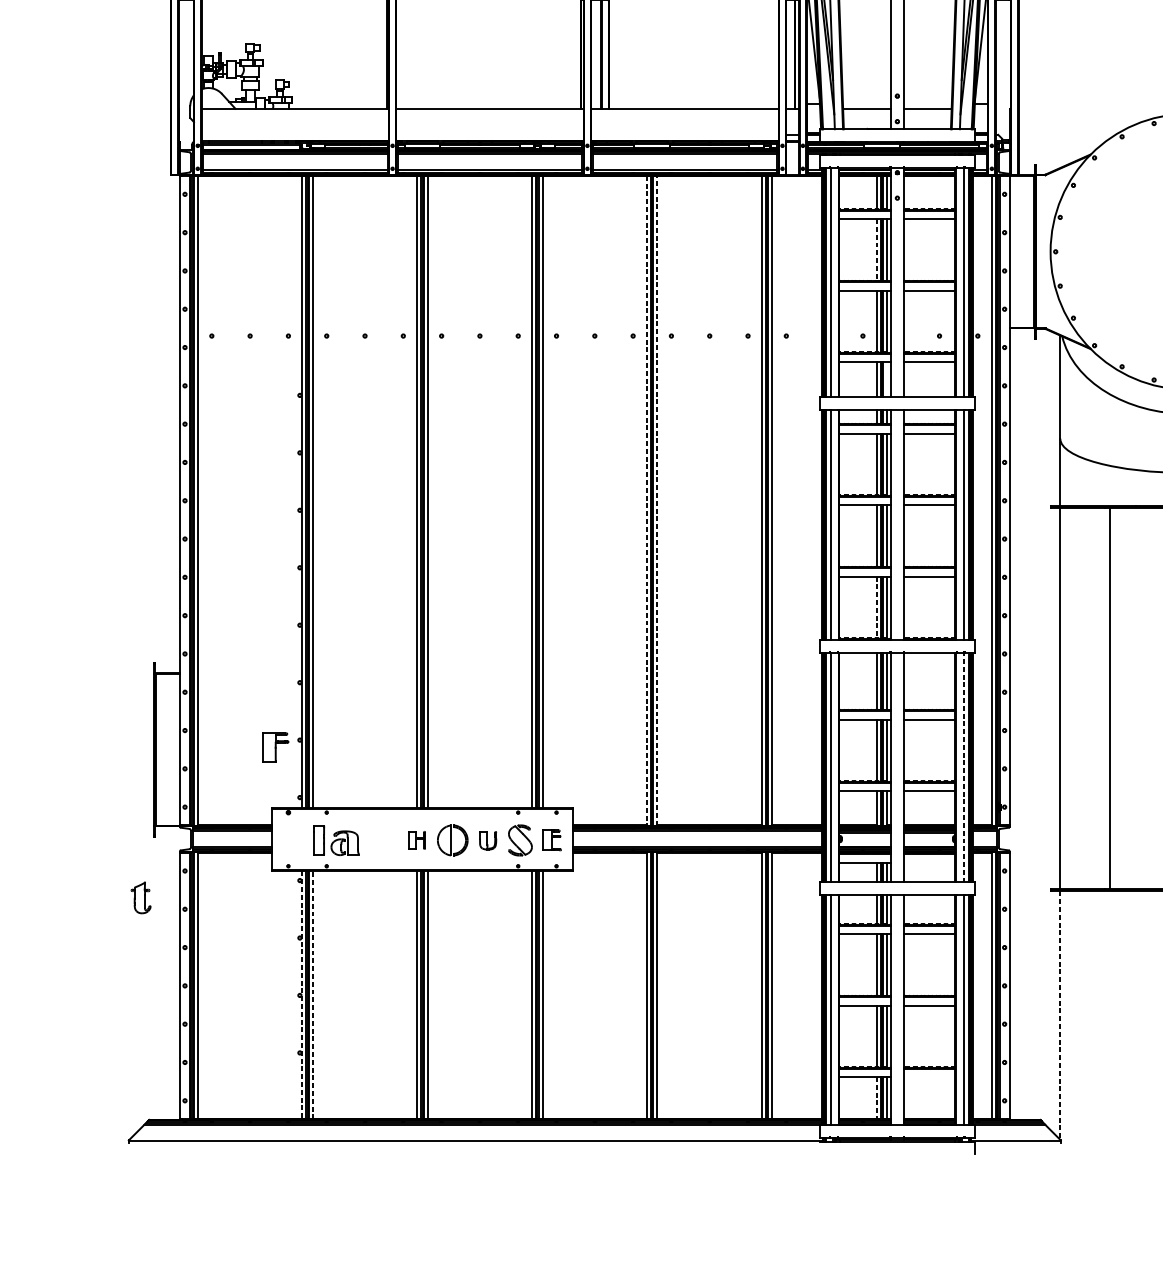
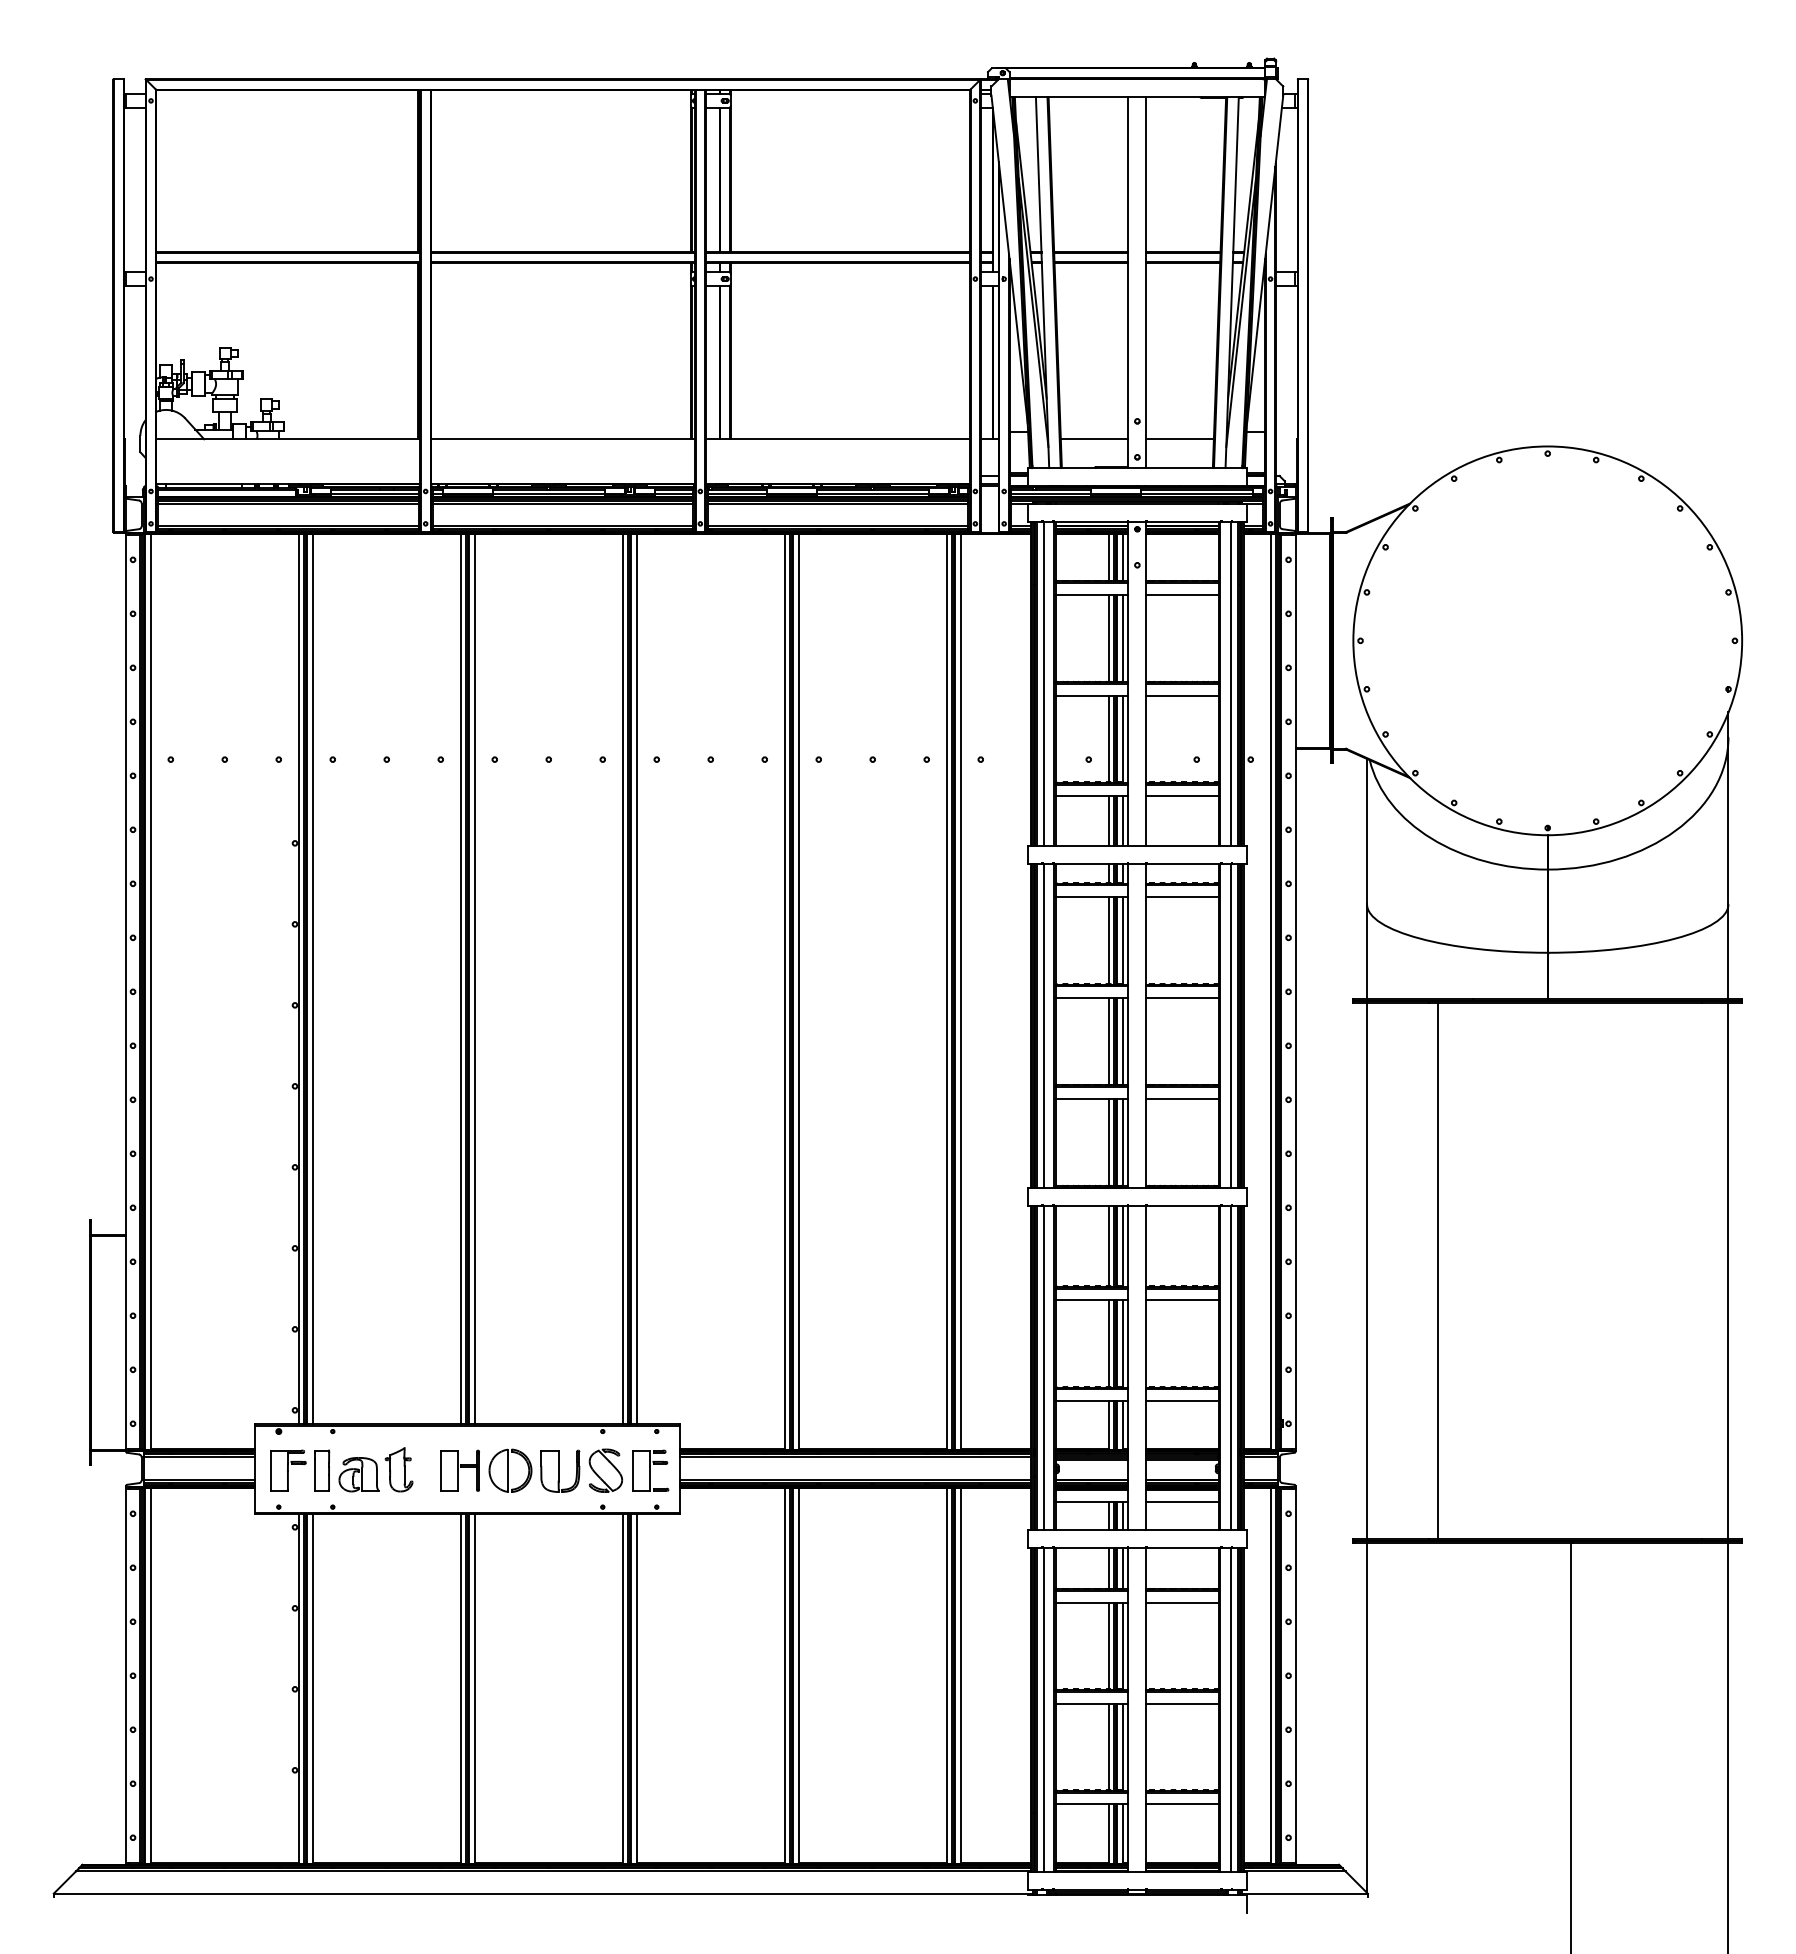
line: (876, 250) -> (1108, 638), dashed -> solid
line: (886, 379) -> (1122, 821), added
line: (657, 500) -> (799, 991), dashed -> solid
line: (647, 501) -> (784, 992), dashed -> solid
line: (876, 607) -> (1108, 1142), dashed -> solid
part: (276, 747) -> (288, 1470), moved
line: (963, 767) -> (1230, 1368), dashed -> solid
part: (416, 840) -> (459, 1470), size x1.67
part: (488, 840) -> (560, 1470), size x1.67
part: (552, 840) -> (650, 1470), size x1.43
line: (929, 862) -> (1182, 1501), added
part: (140, 897) -> (398, 1469), moved
line: (302, 995) -> (298, 1689), dashed -> solid
line: (313, 995) -> (313, 1689), dashed -> solid
line: (1060, 1016) -> (1367, 1718), dashed -> solid
line: (929, 1077) -> (1182, 1804), added
line: (876, 1098) -> (1108, 1834), dashed -> solid

